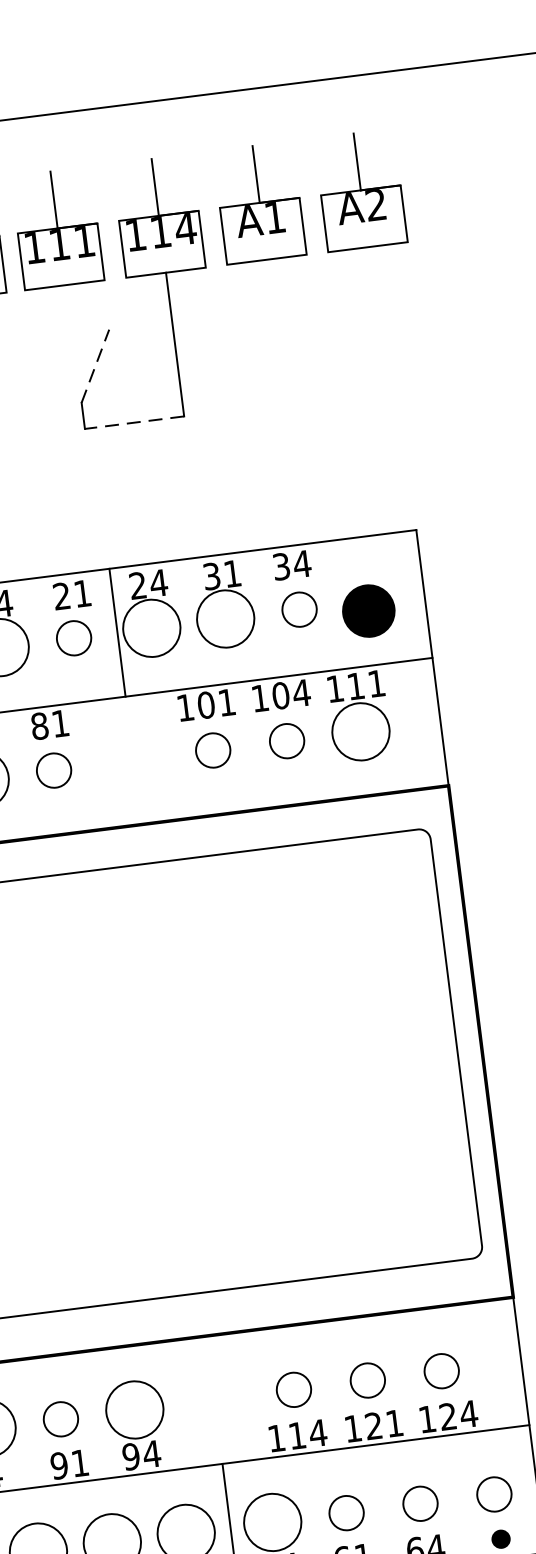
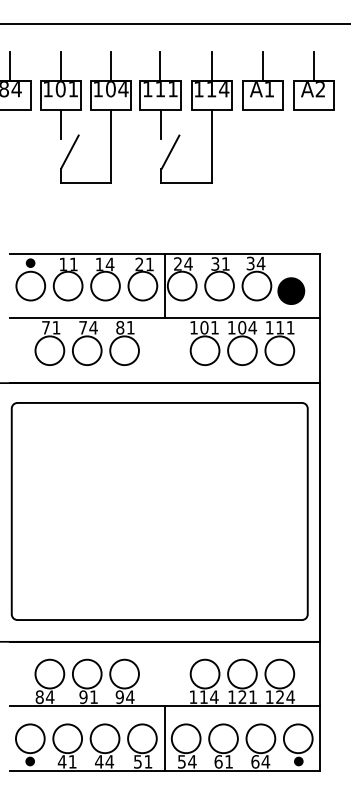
line: (70, 312) -> (161, 123), added
line: (95, 367) -> (170, 152), dashed -> solid
line: (134, 422) -> (186, 182), dashed -> solid
circle: (298, 608) -> (256, 285), size x1.67
circle: (73, 637) -> (142, 285), size x1.67
circle: (287, 740) -> (242, 350), size x1.67
circle: (211, 750) -> (204, 350), size x1.67
circle: (53, 770) -> (124, 350), size x1.67
circle: (440, 1370) -> (279, 673), size x1.67
circle: (367, 1379) -> (242, 673), size x1.67
circle: (292, 1388) -> (204, 673), size x1.67
circle: (59, 1418) -> (86, 673), size x1.67
circle: (492, 1494) -> (297, 738), size x1.67
circle: (419, 1503) -> (260, 738), size x1.67
circle: (346, 1512) -> (223, 738), size x1.67

